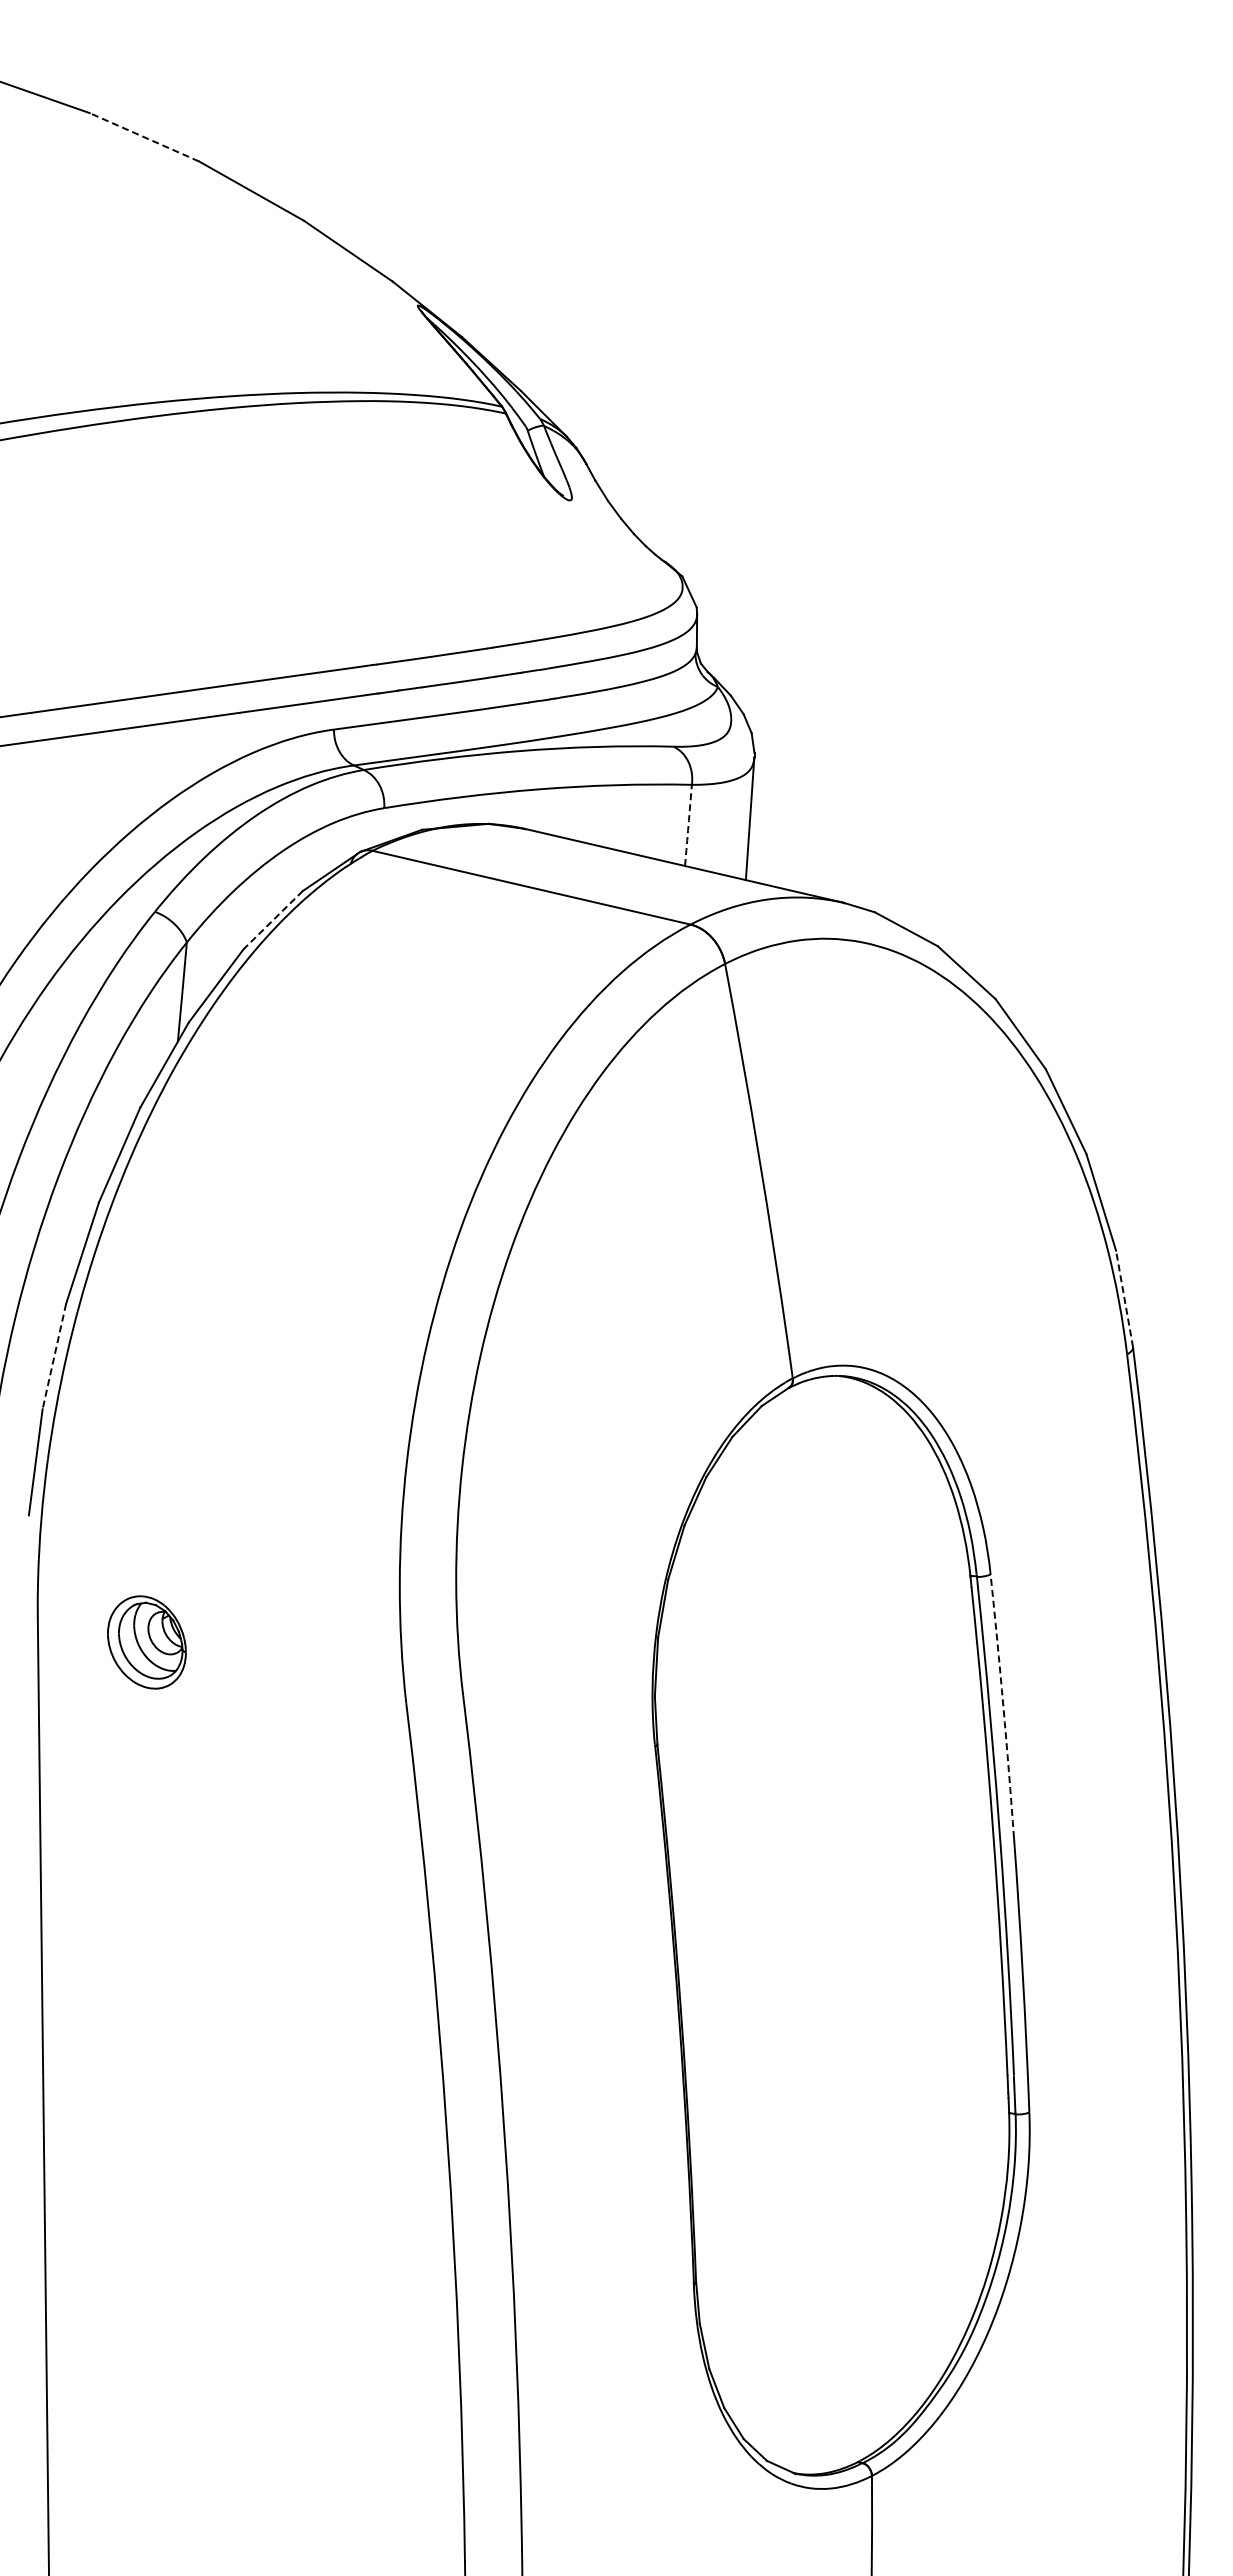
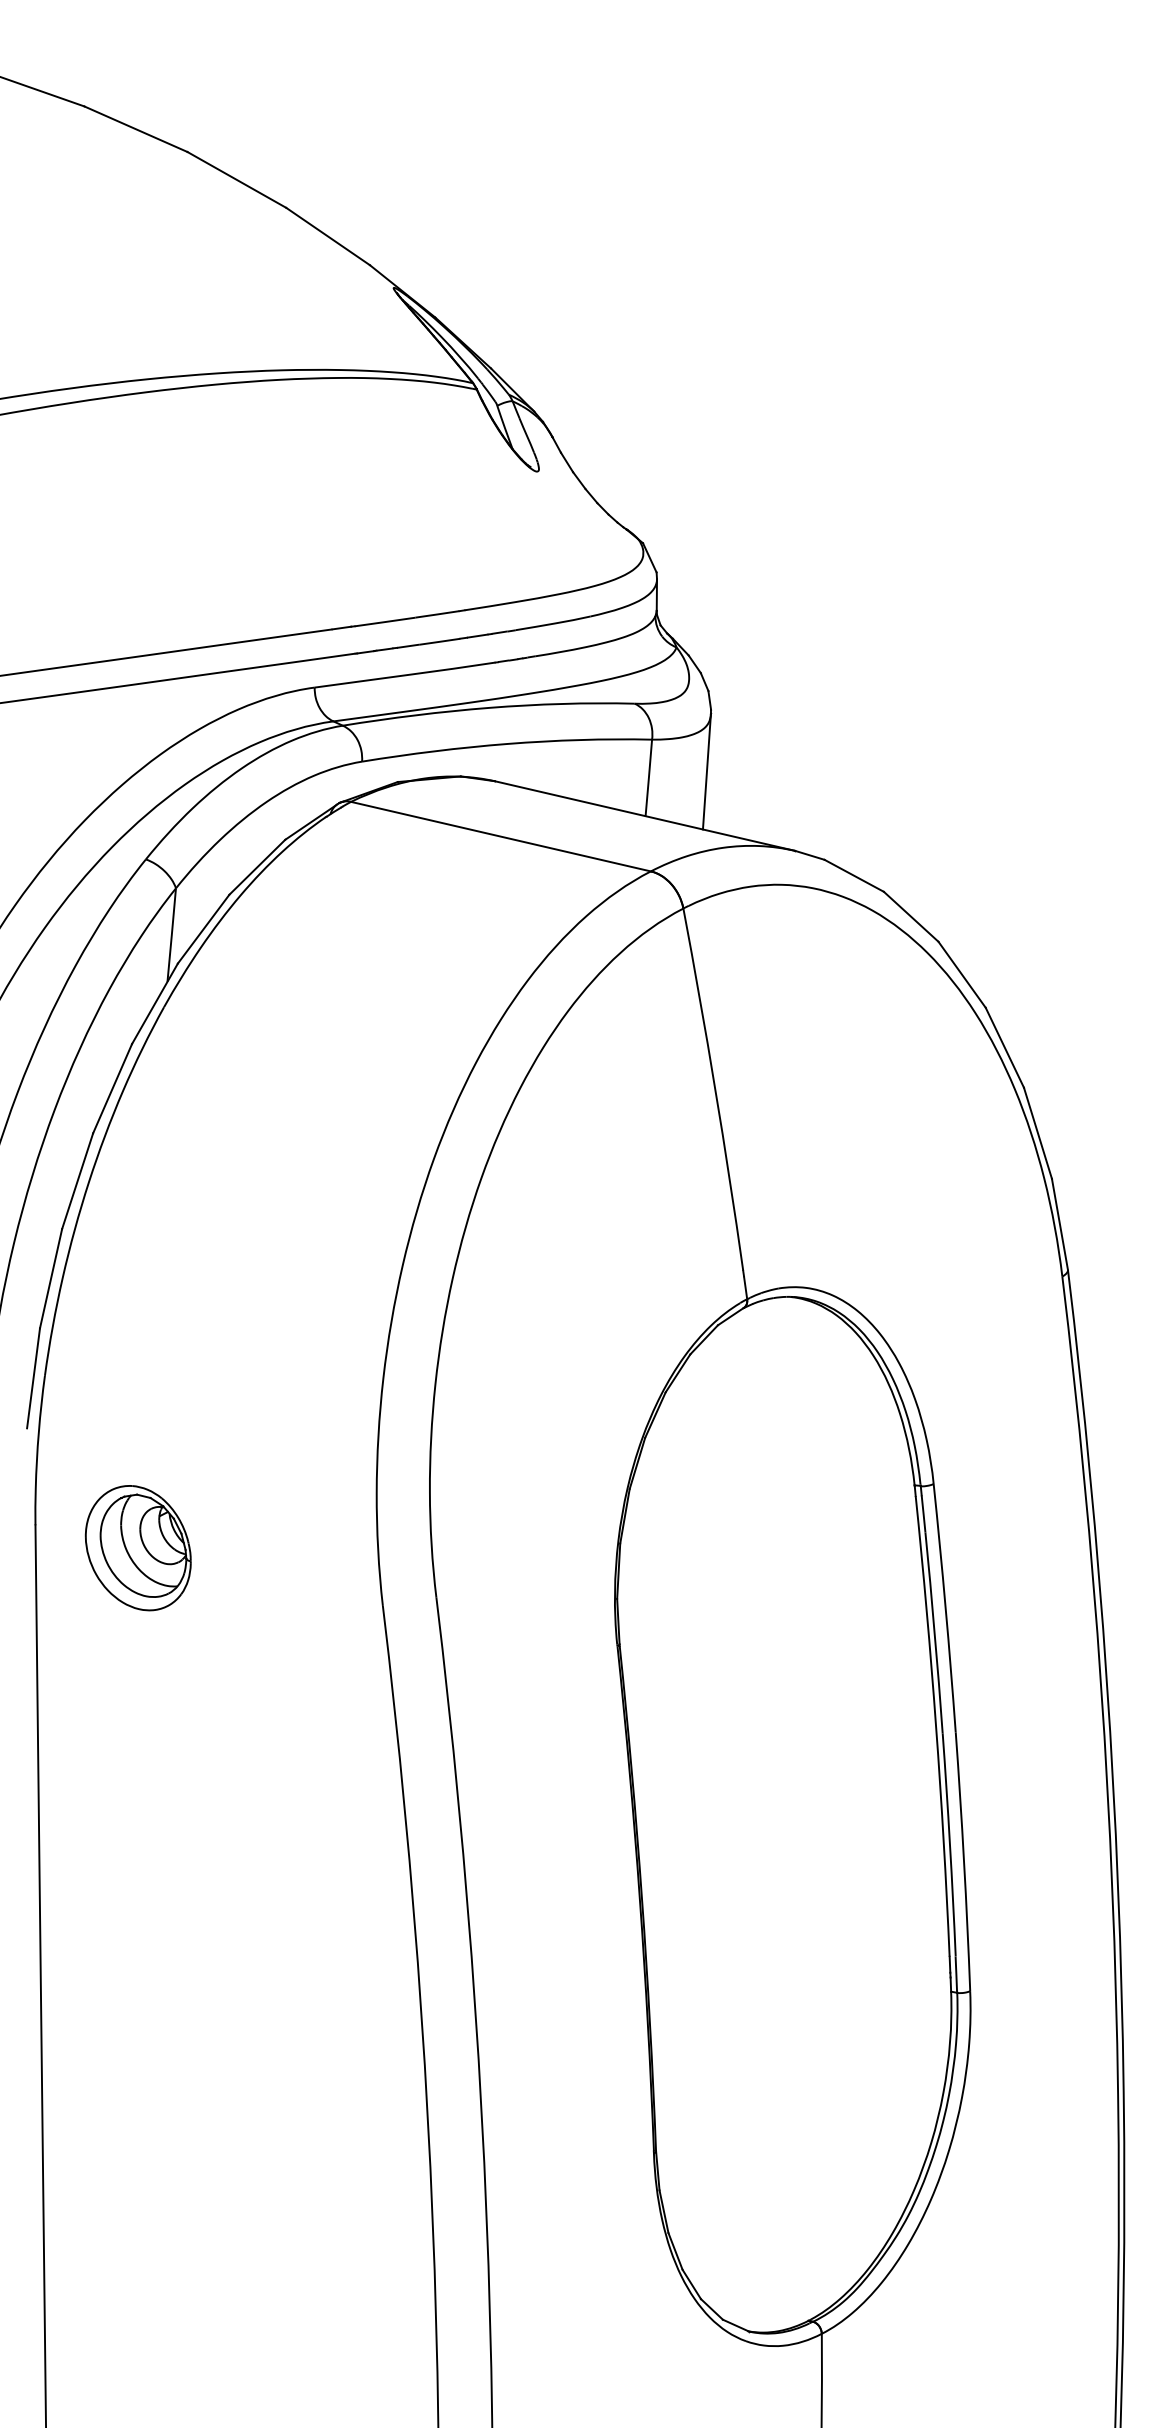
line: (144, 137) -> (136, 129), dashed -> solid
arc: (688, 825) -> (648, 778), dashed -> solid
line: (273, 920) -> (257, 867), dashed -> solid
line: (1124, 1298) -> (1059, 1223), dashed -> solid
line: (54, 1356) -> (51, 1278), dashed -> solid
part: (146, 1642) -> (137, 1548), size x1.43
arc: (1003, 1706) -> (945, 1608), dashed -> solid

